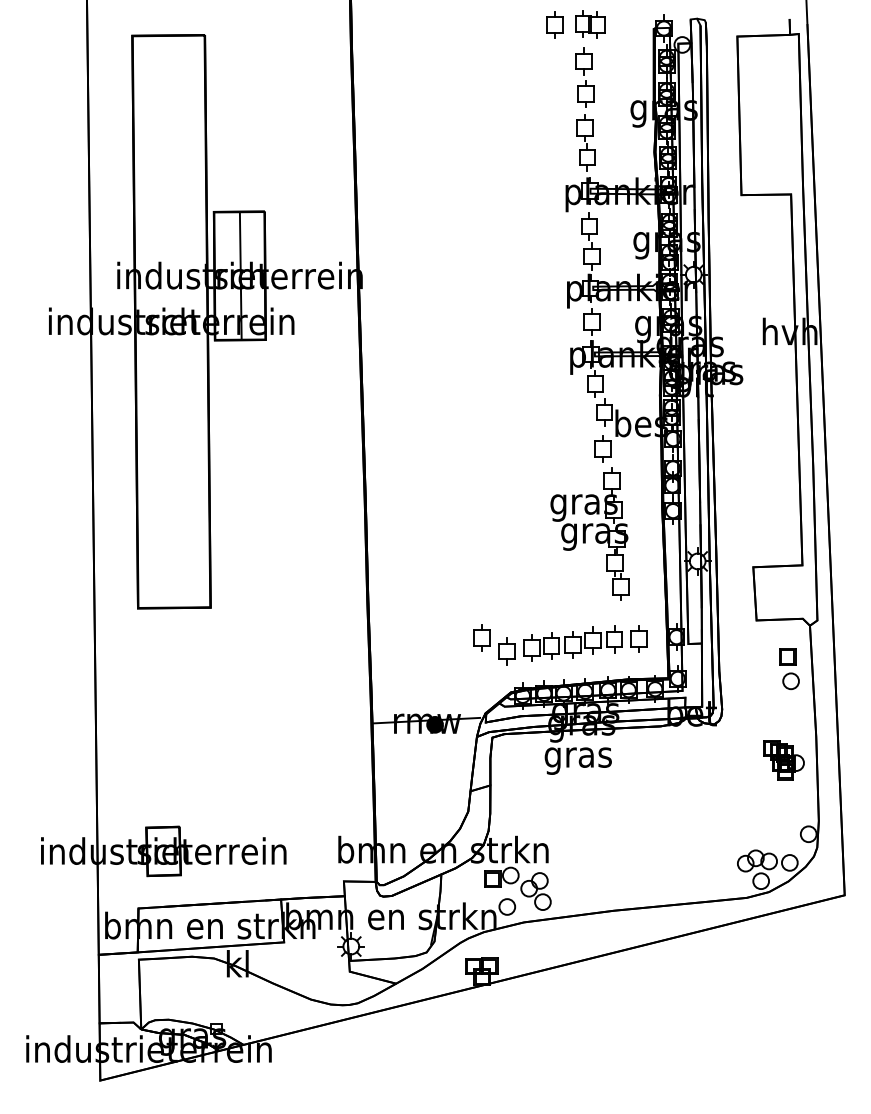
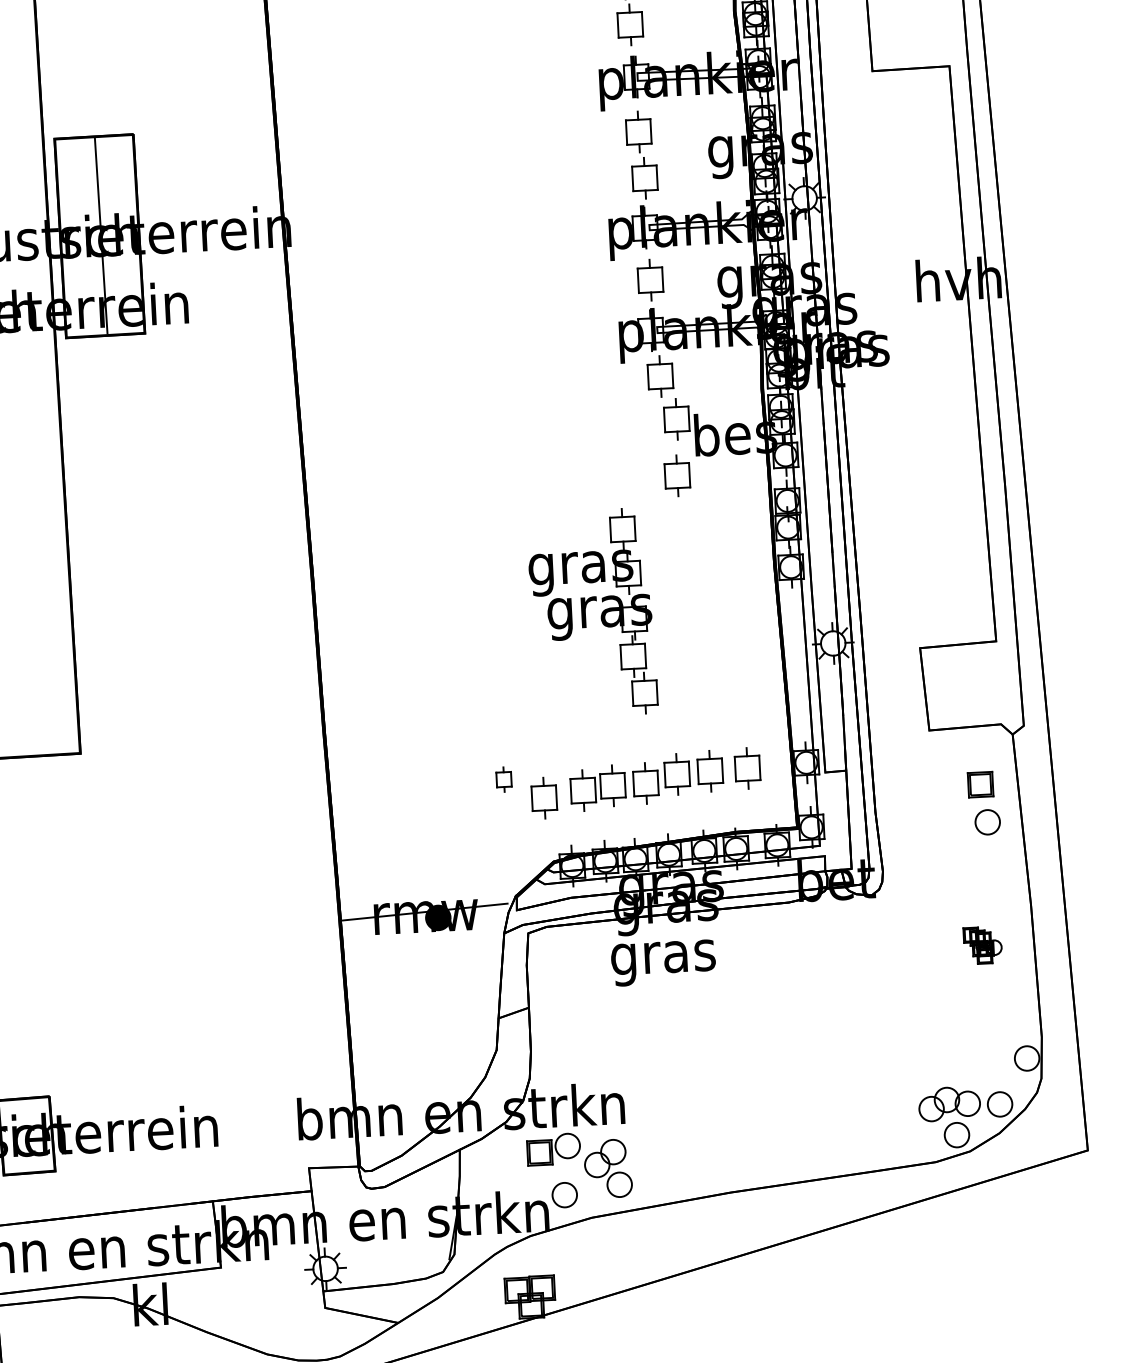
part: (589, 533) -> (591, 612), moved
part: (481, 637) -> (503, 778), size x0.6
part: (783, 760) -> (982, 945), size x0.6

